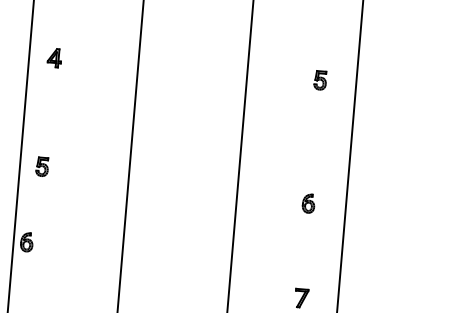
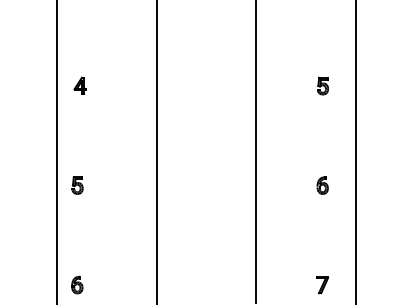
part: (308, 203) -> (322, 185), moved
part: (27, 241) -> (77, 284), moved

